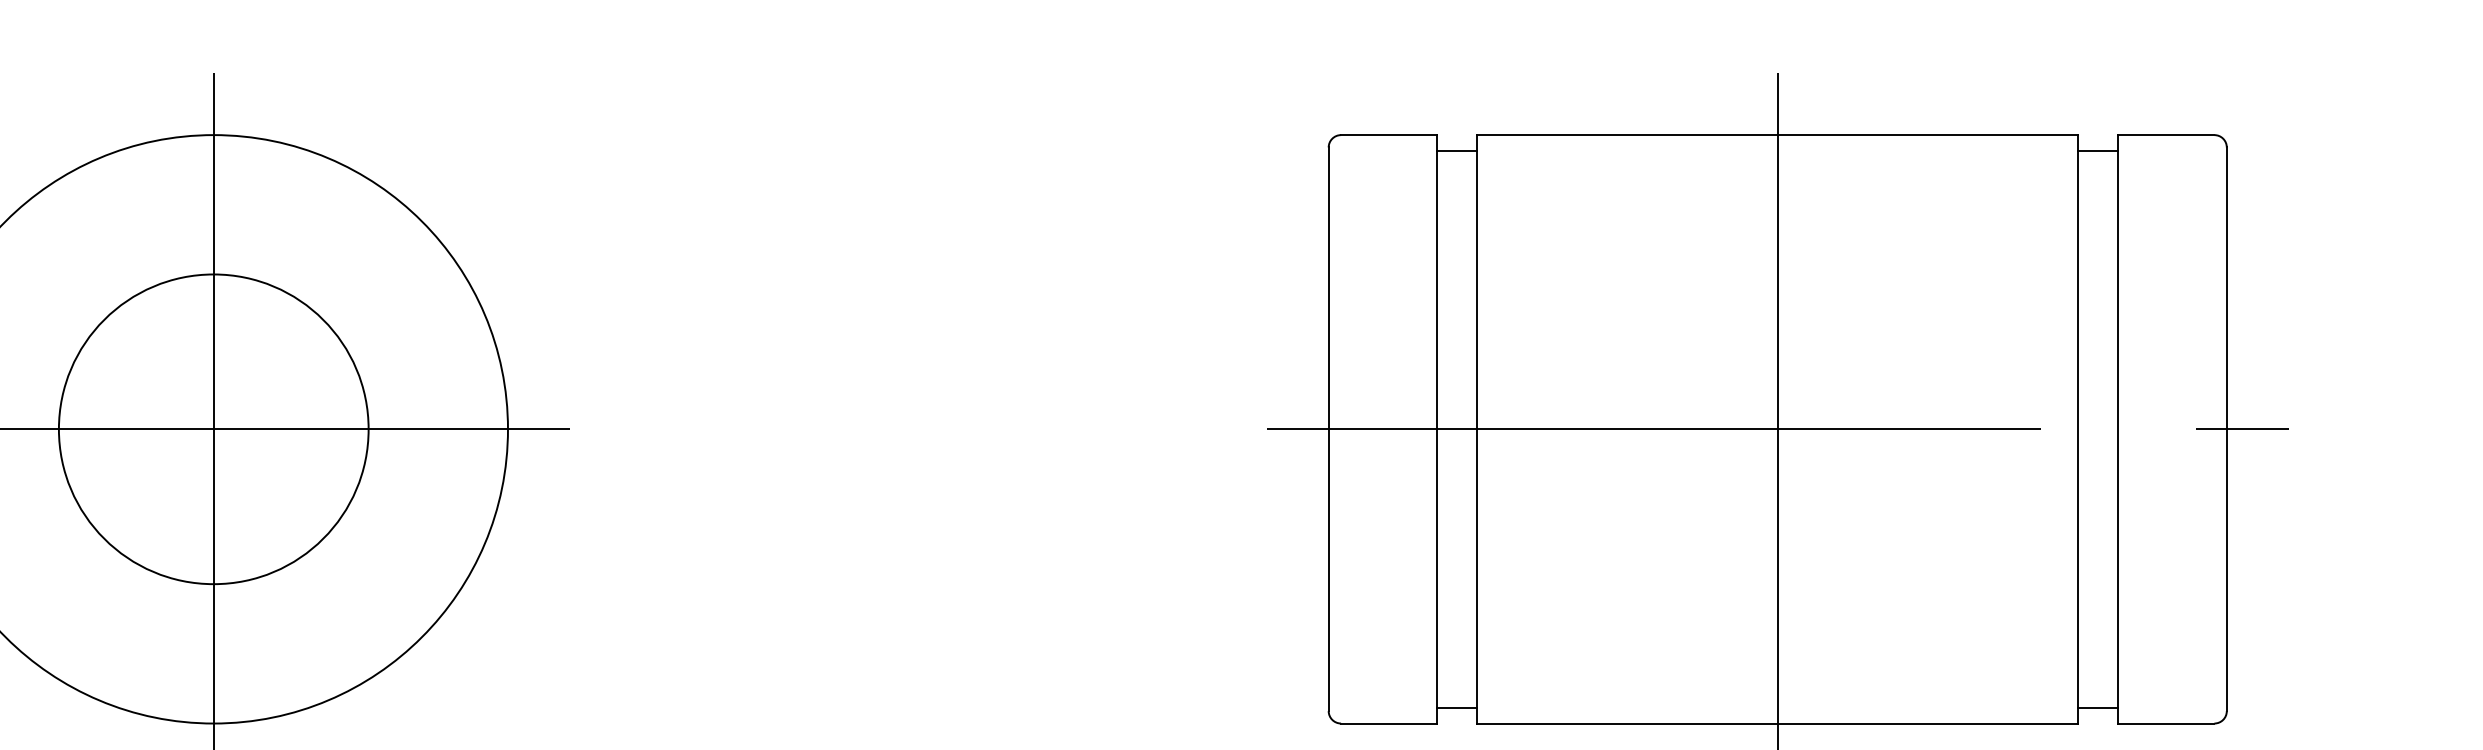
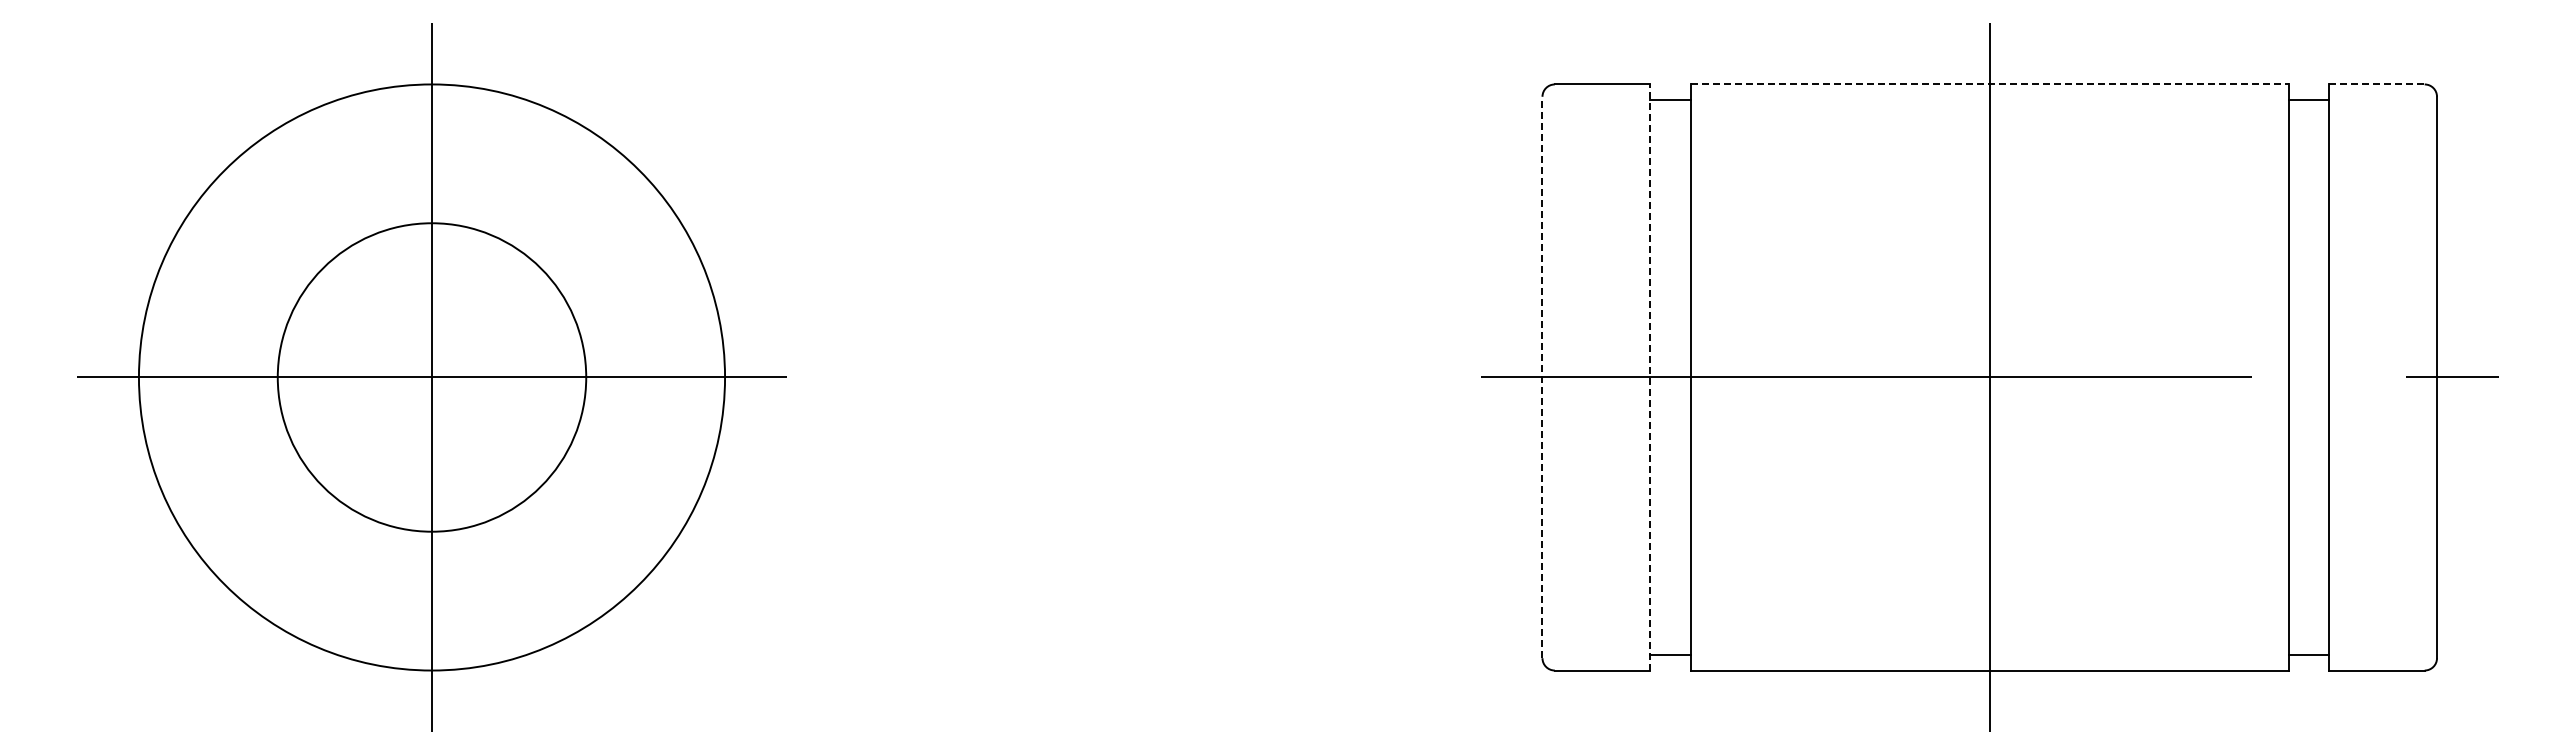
line: (1778, 135) -> (1990, 84), solid -> dashed
line: (2166, 135) -> (2376, 84), solid -> dashed
line: (1328, 429) -> (1542, 377), solid -> dashed
line: (1437, 429) -> (1650, 377), solid -> dashed

